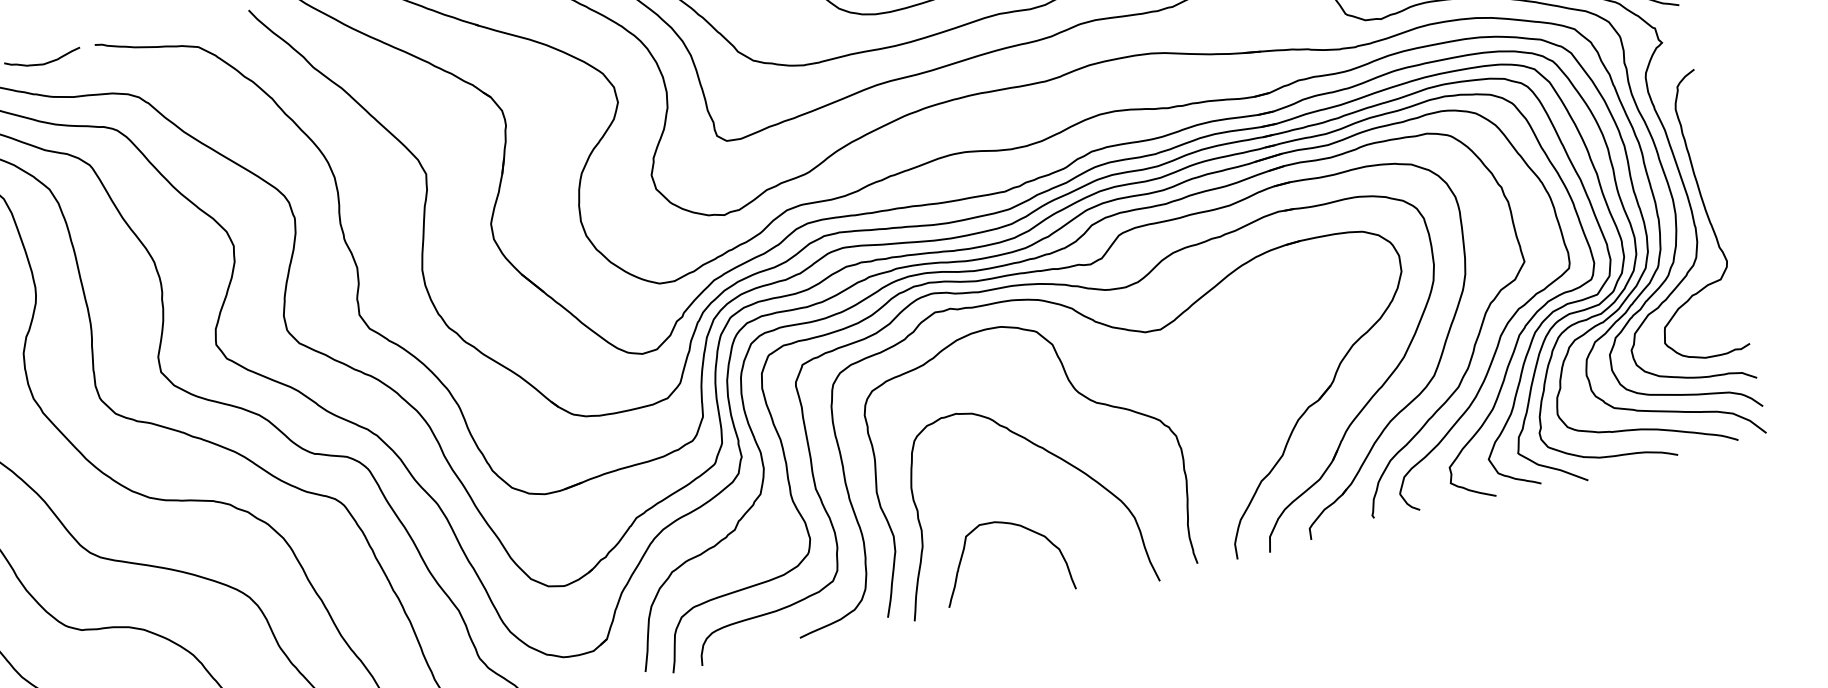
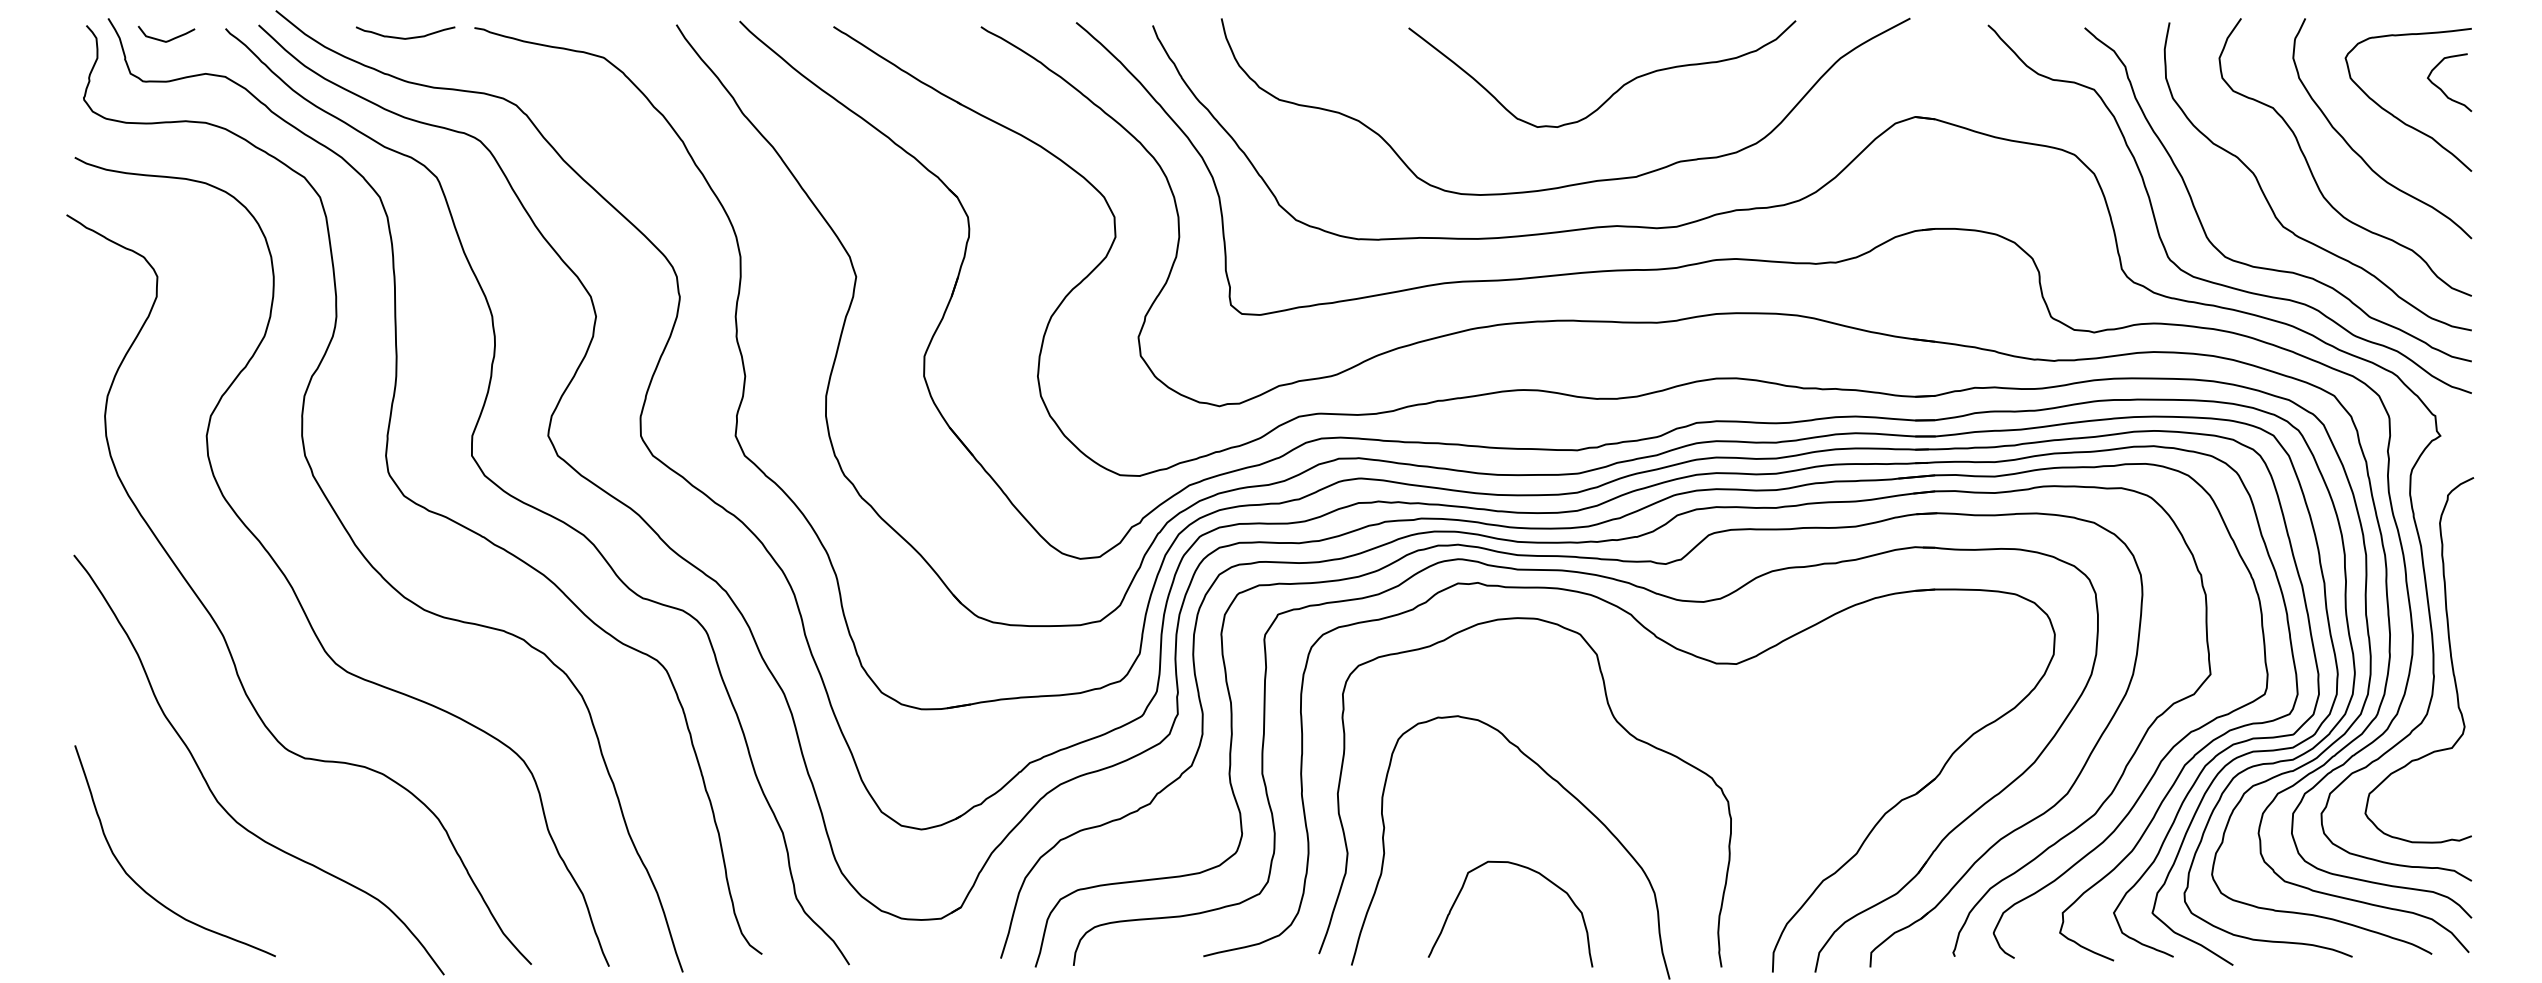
curve: (1014, 525) -> (1532, 871), moved

